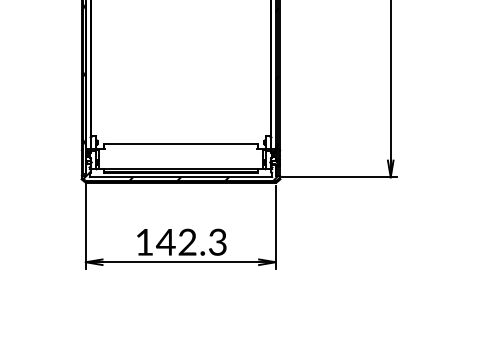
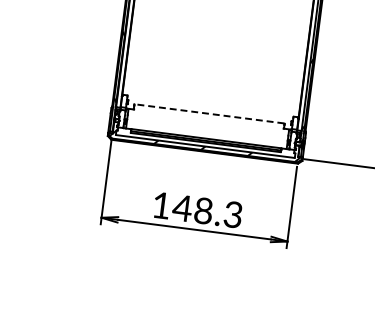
line: (180, 143) -> (209, 113), solid -> dashed
text: (187, 242) -> (203, 211), 142.3 -> 148.3

